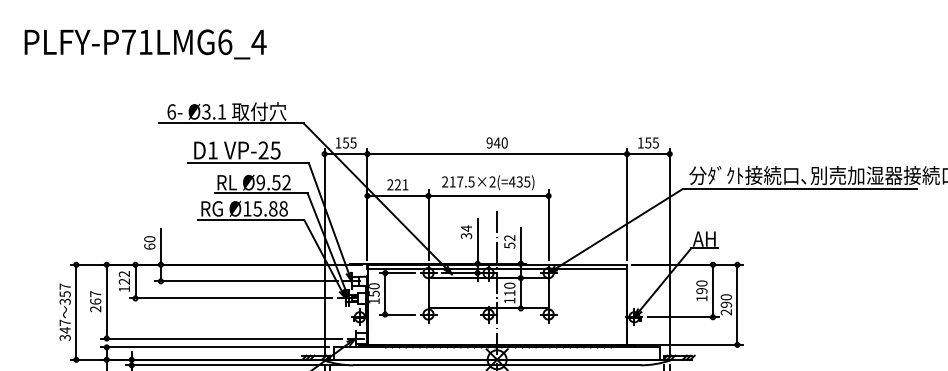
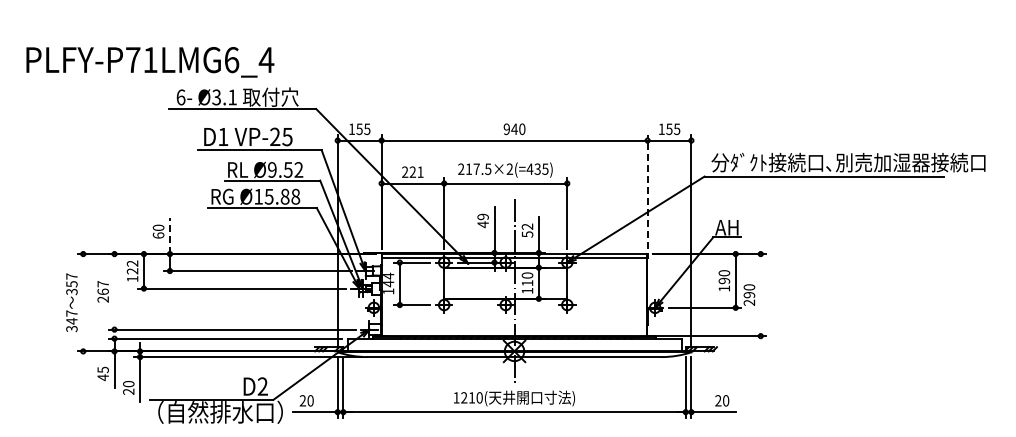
text: (145, 44) -> (150, 62), moved
line: (626, 203) -> (647, 191), solid -> dashed
text: (465, 232) -> (482, 220), 34 -> 49
line: (160, 246) -> (169, 235), solid -> dashed
text: (374, 289) -> (388, 279), 150 -> 144
line: (106, 301) -> (114, 291), removed
line: (737, 305) -> (760, 295), removed
line: (76, 312) -> (83, 302), removed

